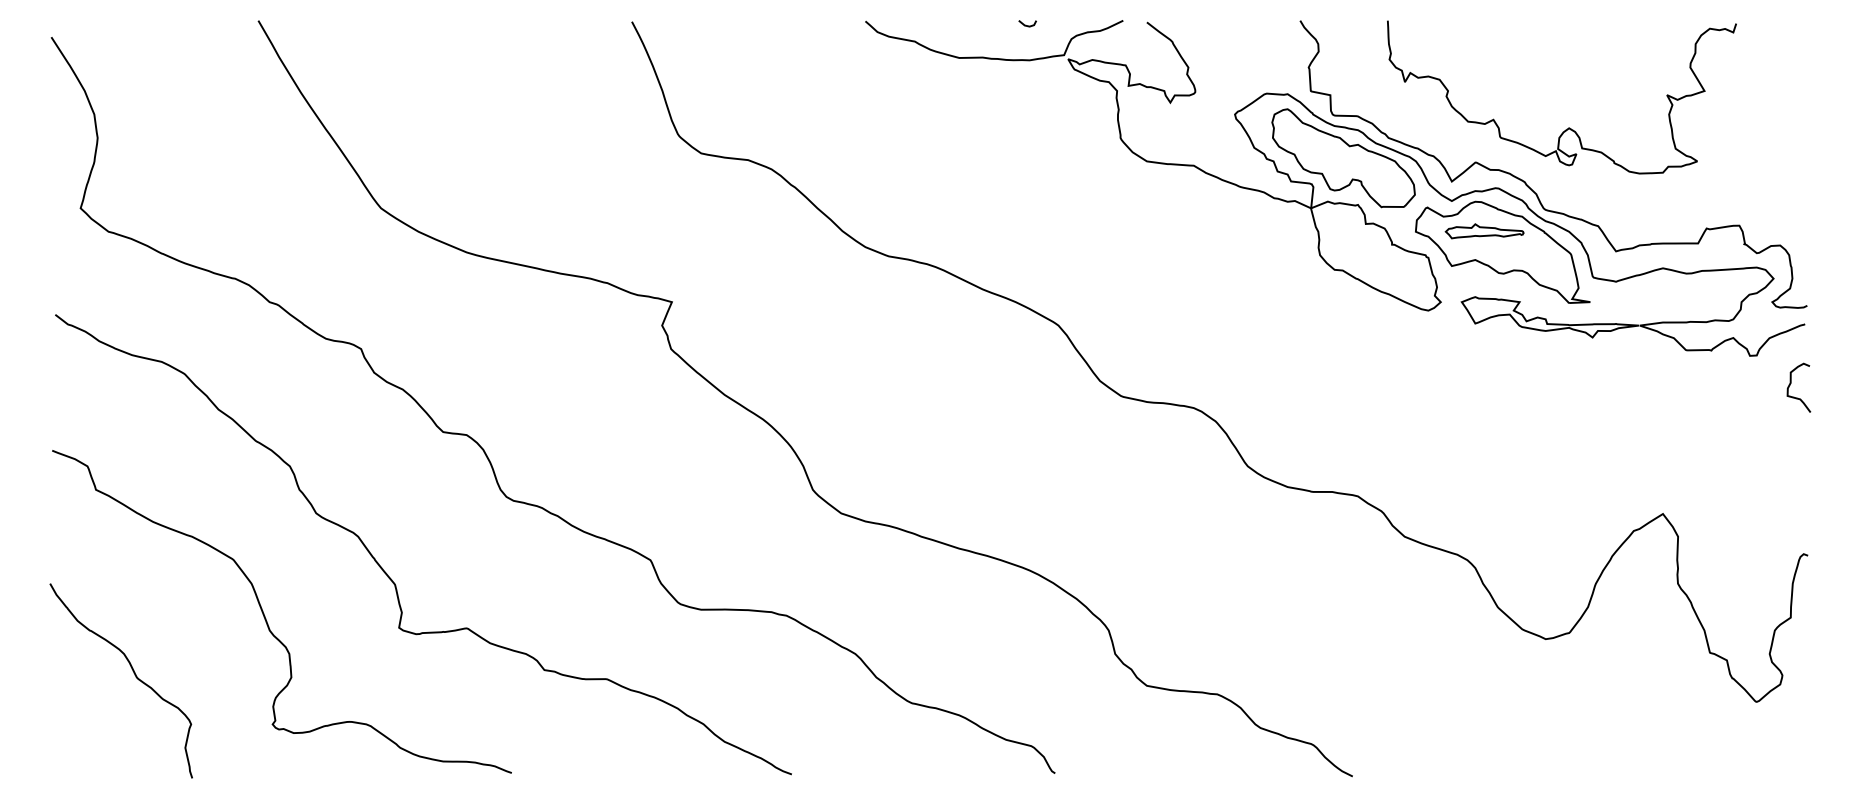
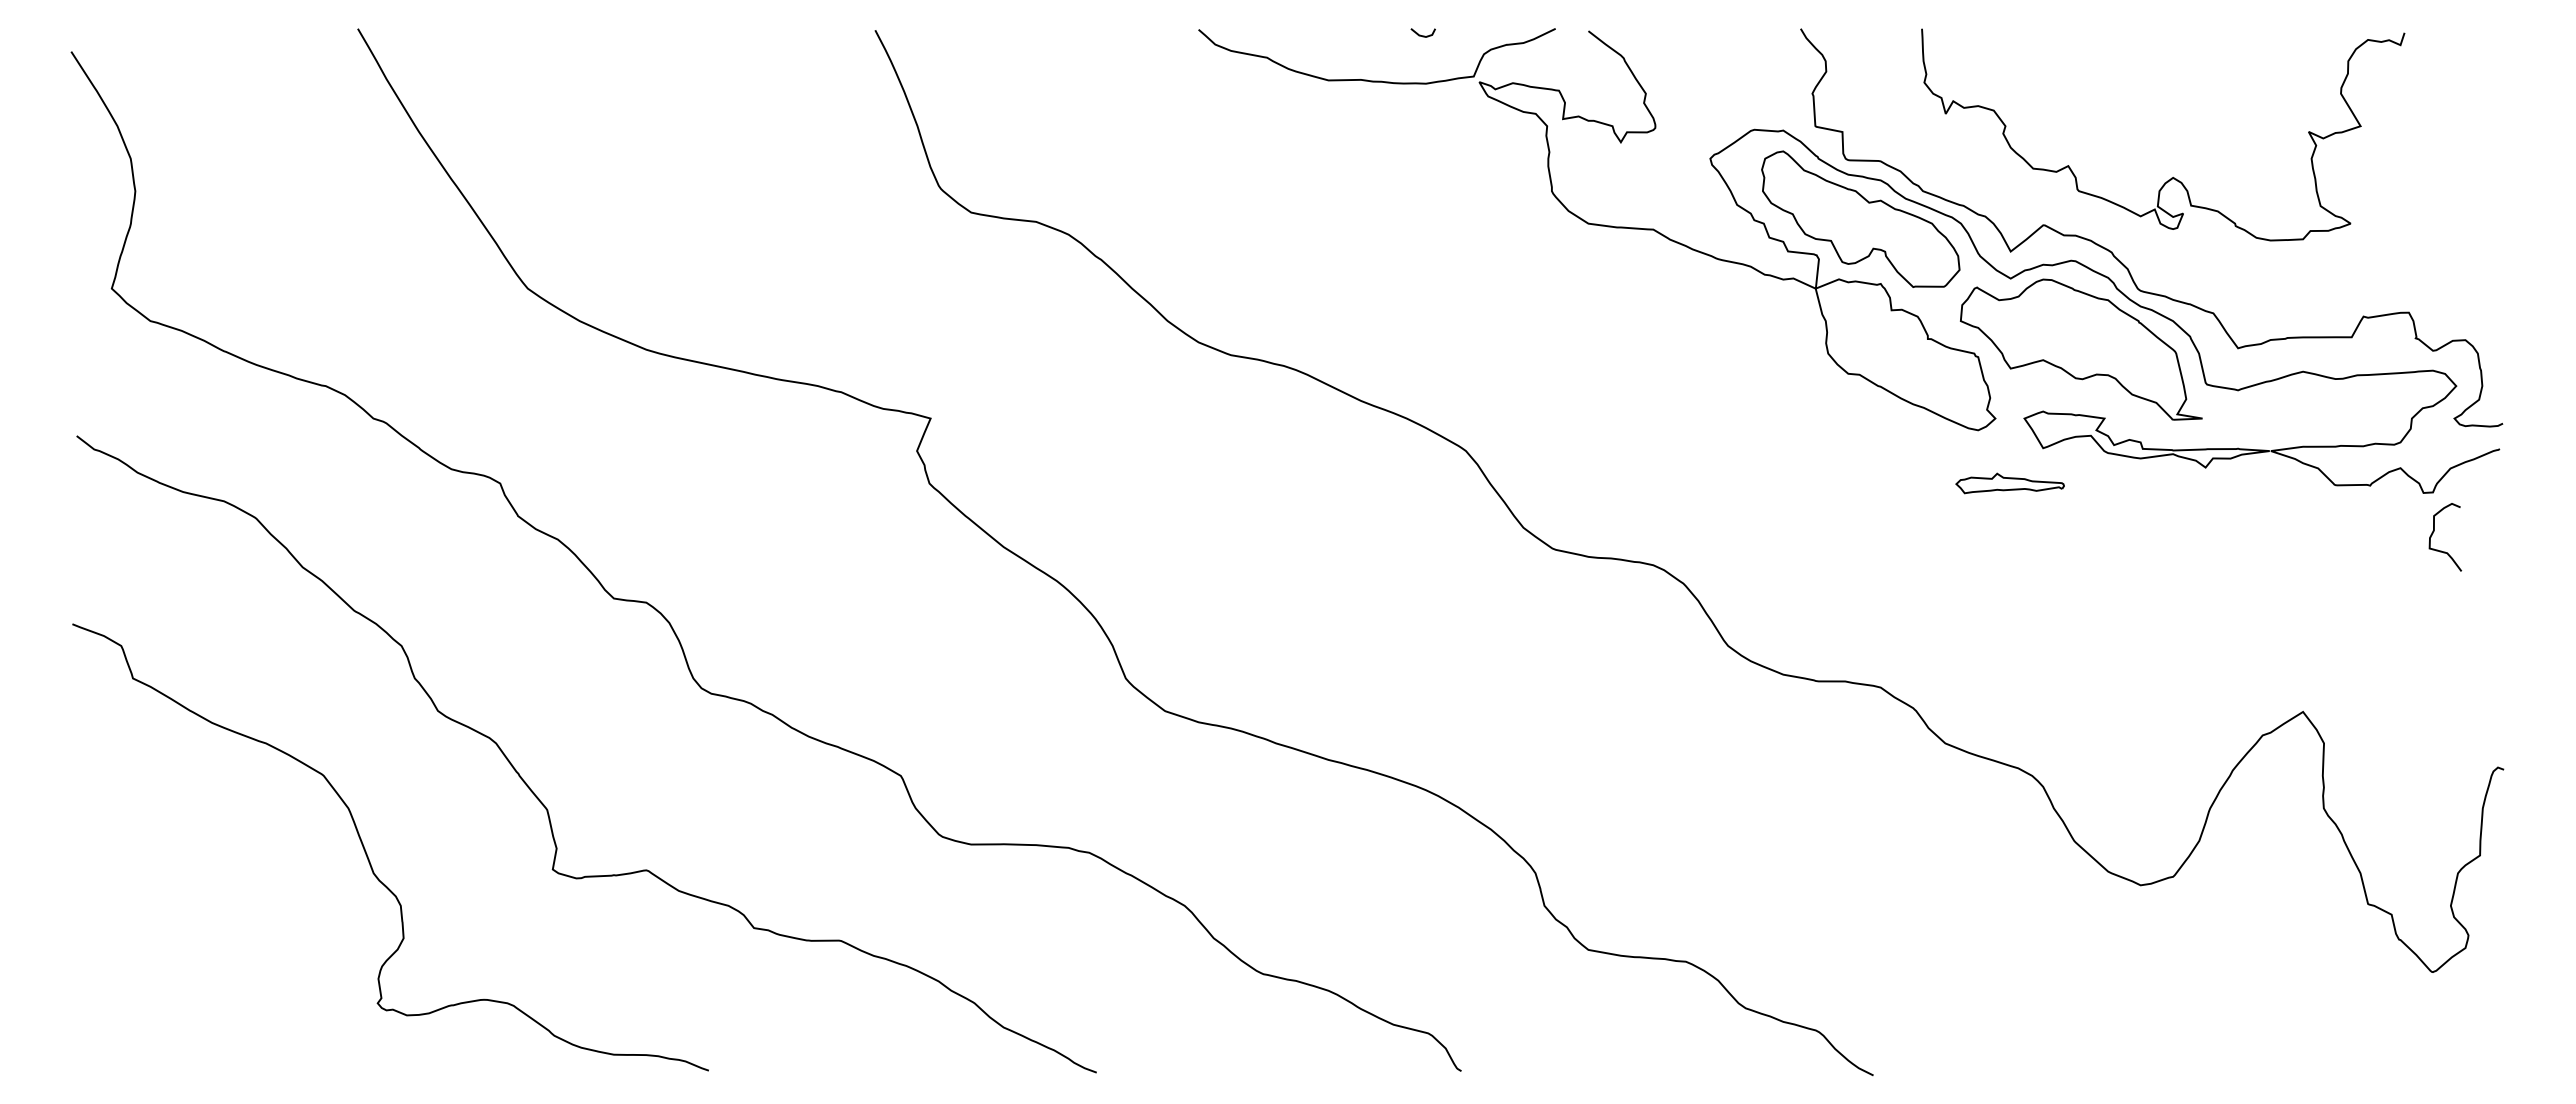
part: (1484, 231) -> (2009, 483), moved
curve: (1791, 383) -> (2434, 531), moved
curve: (134, 674) -> (186, 934), removed

